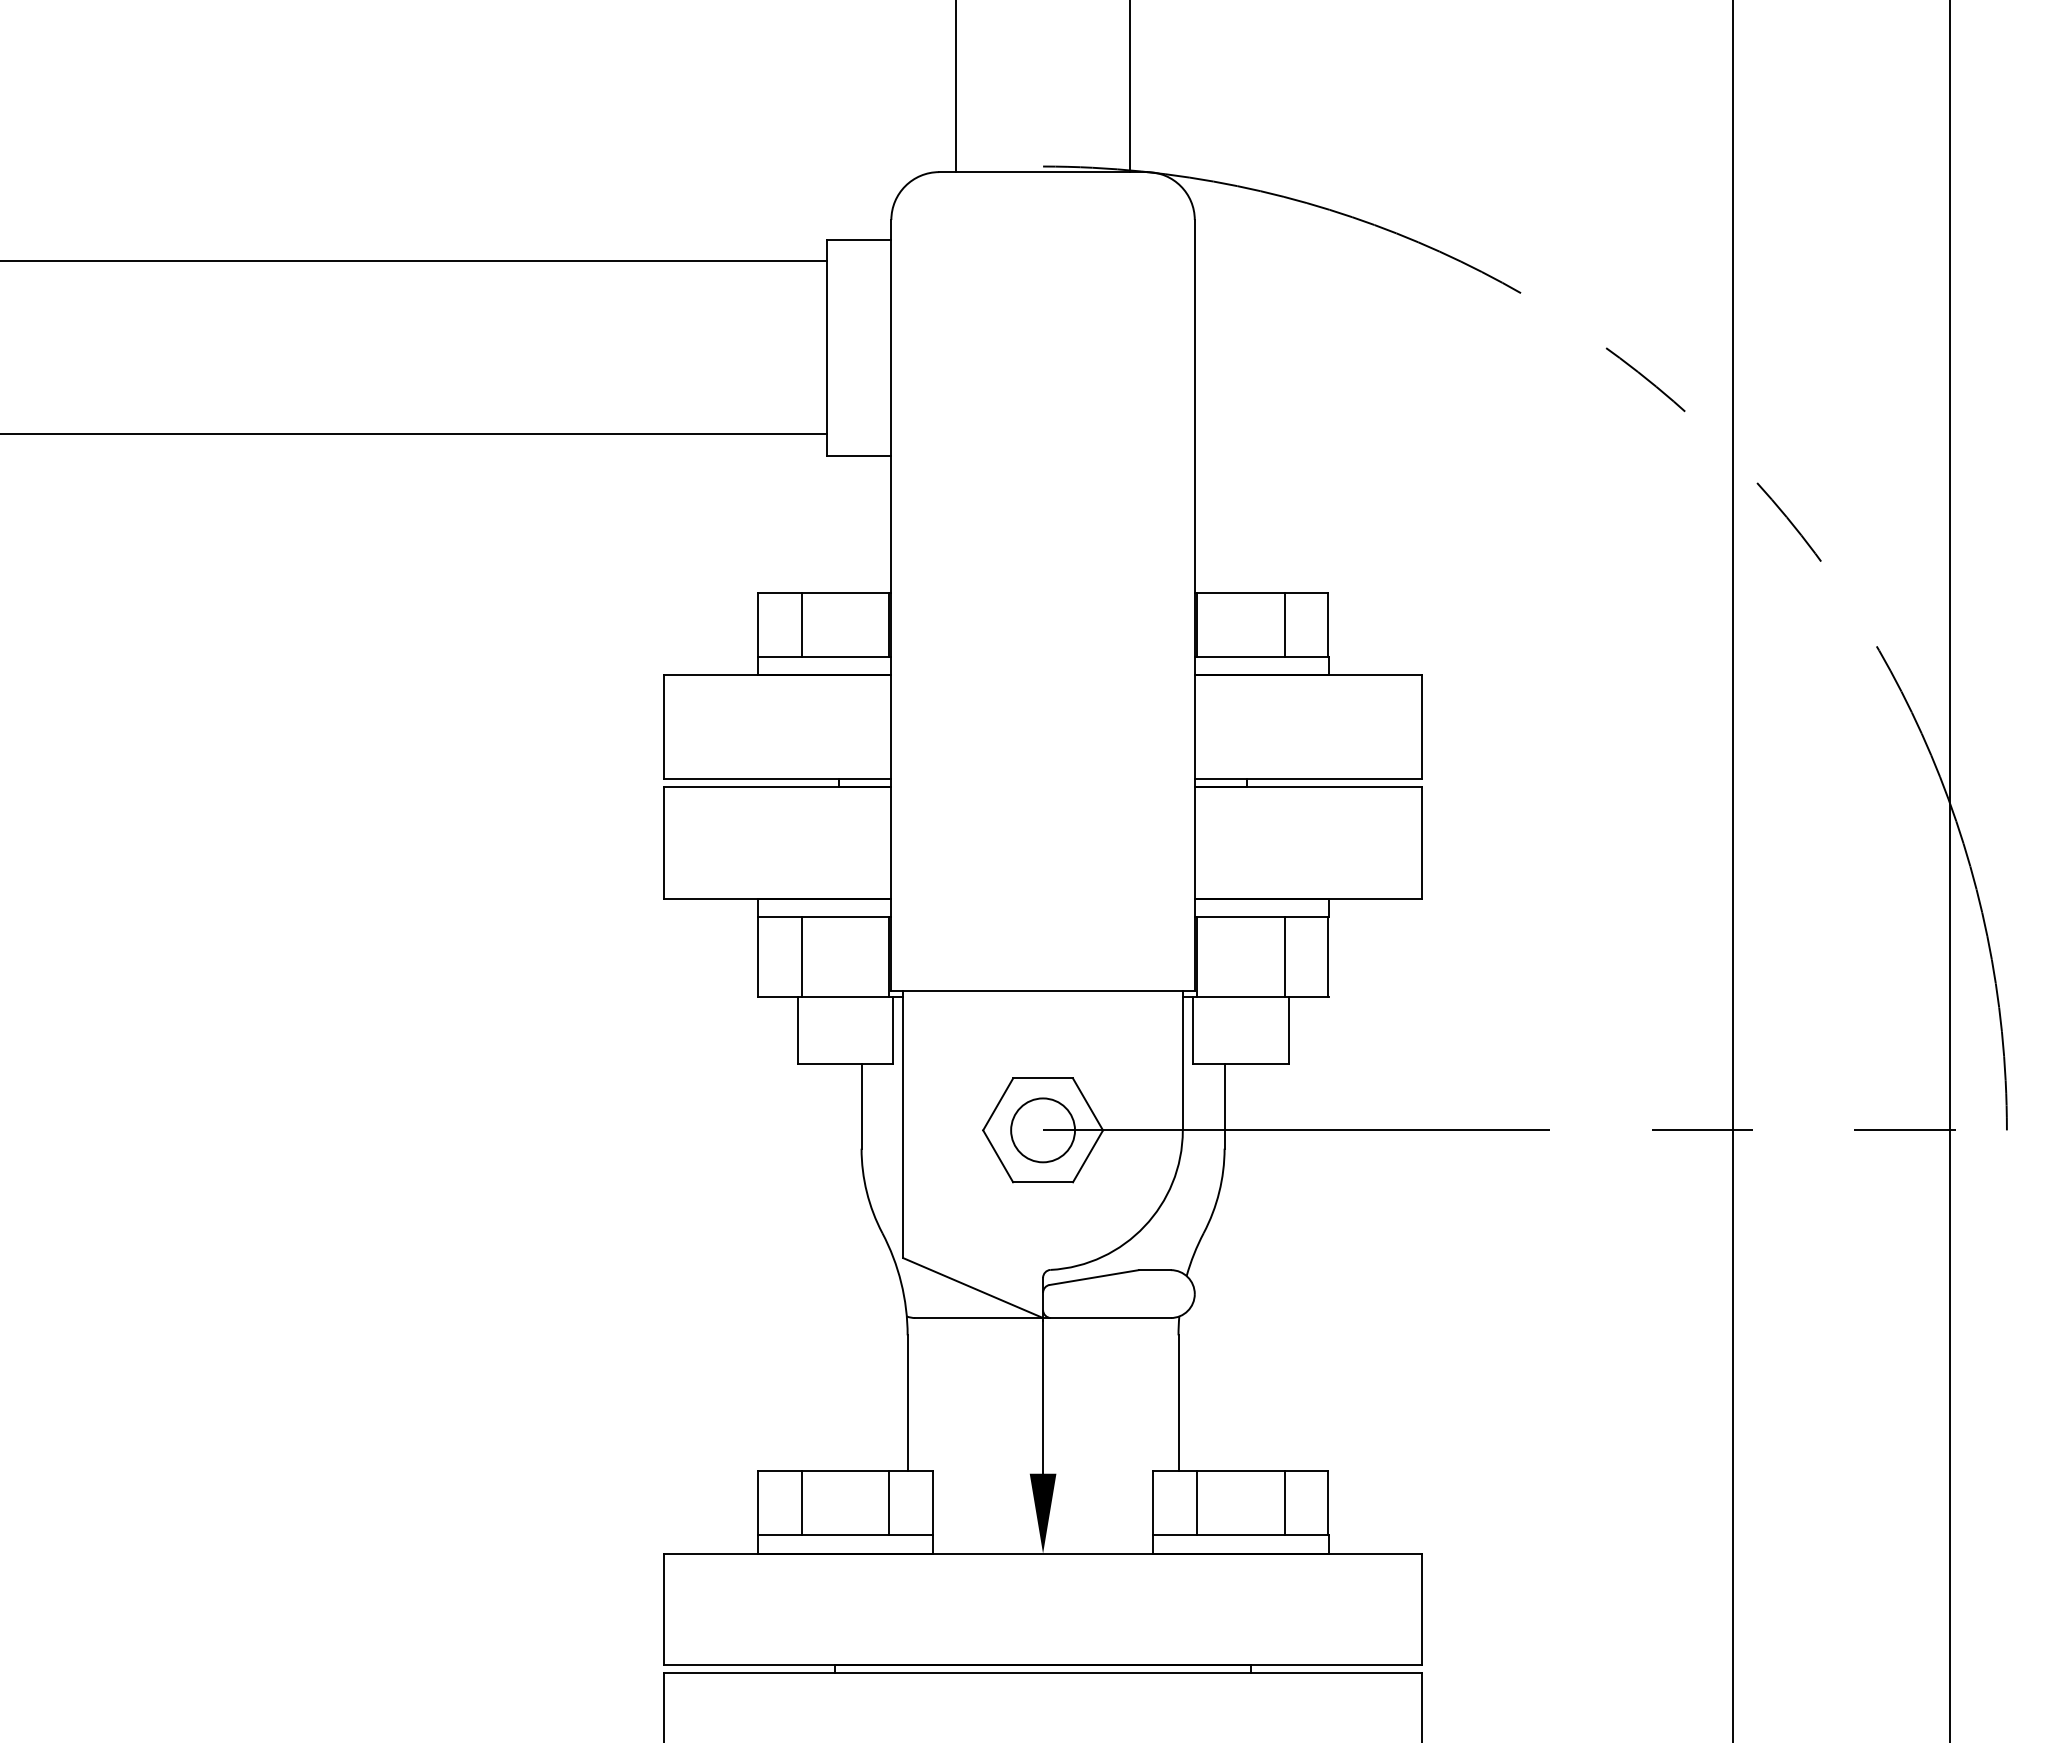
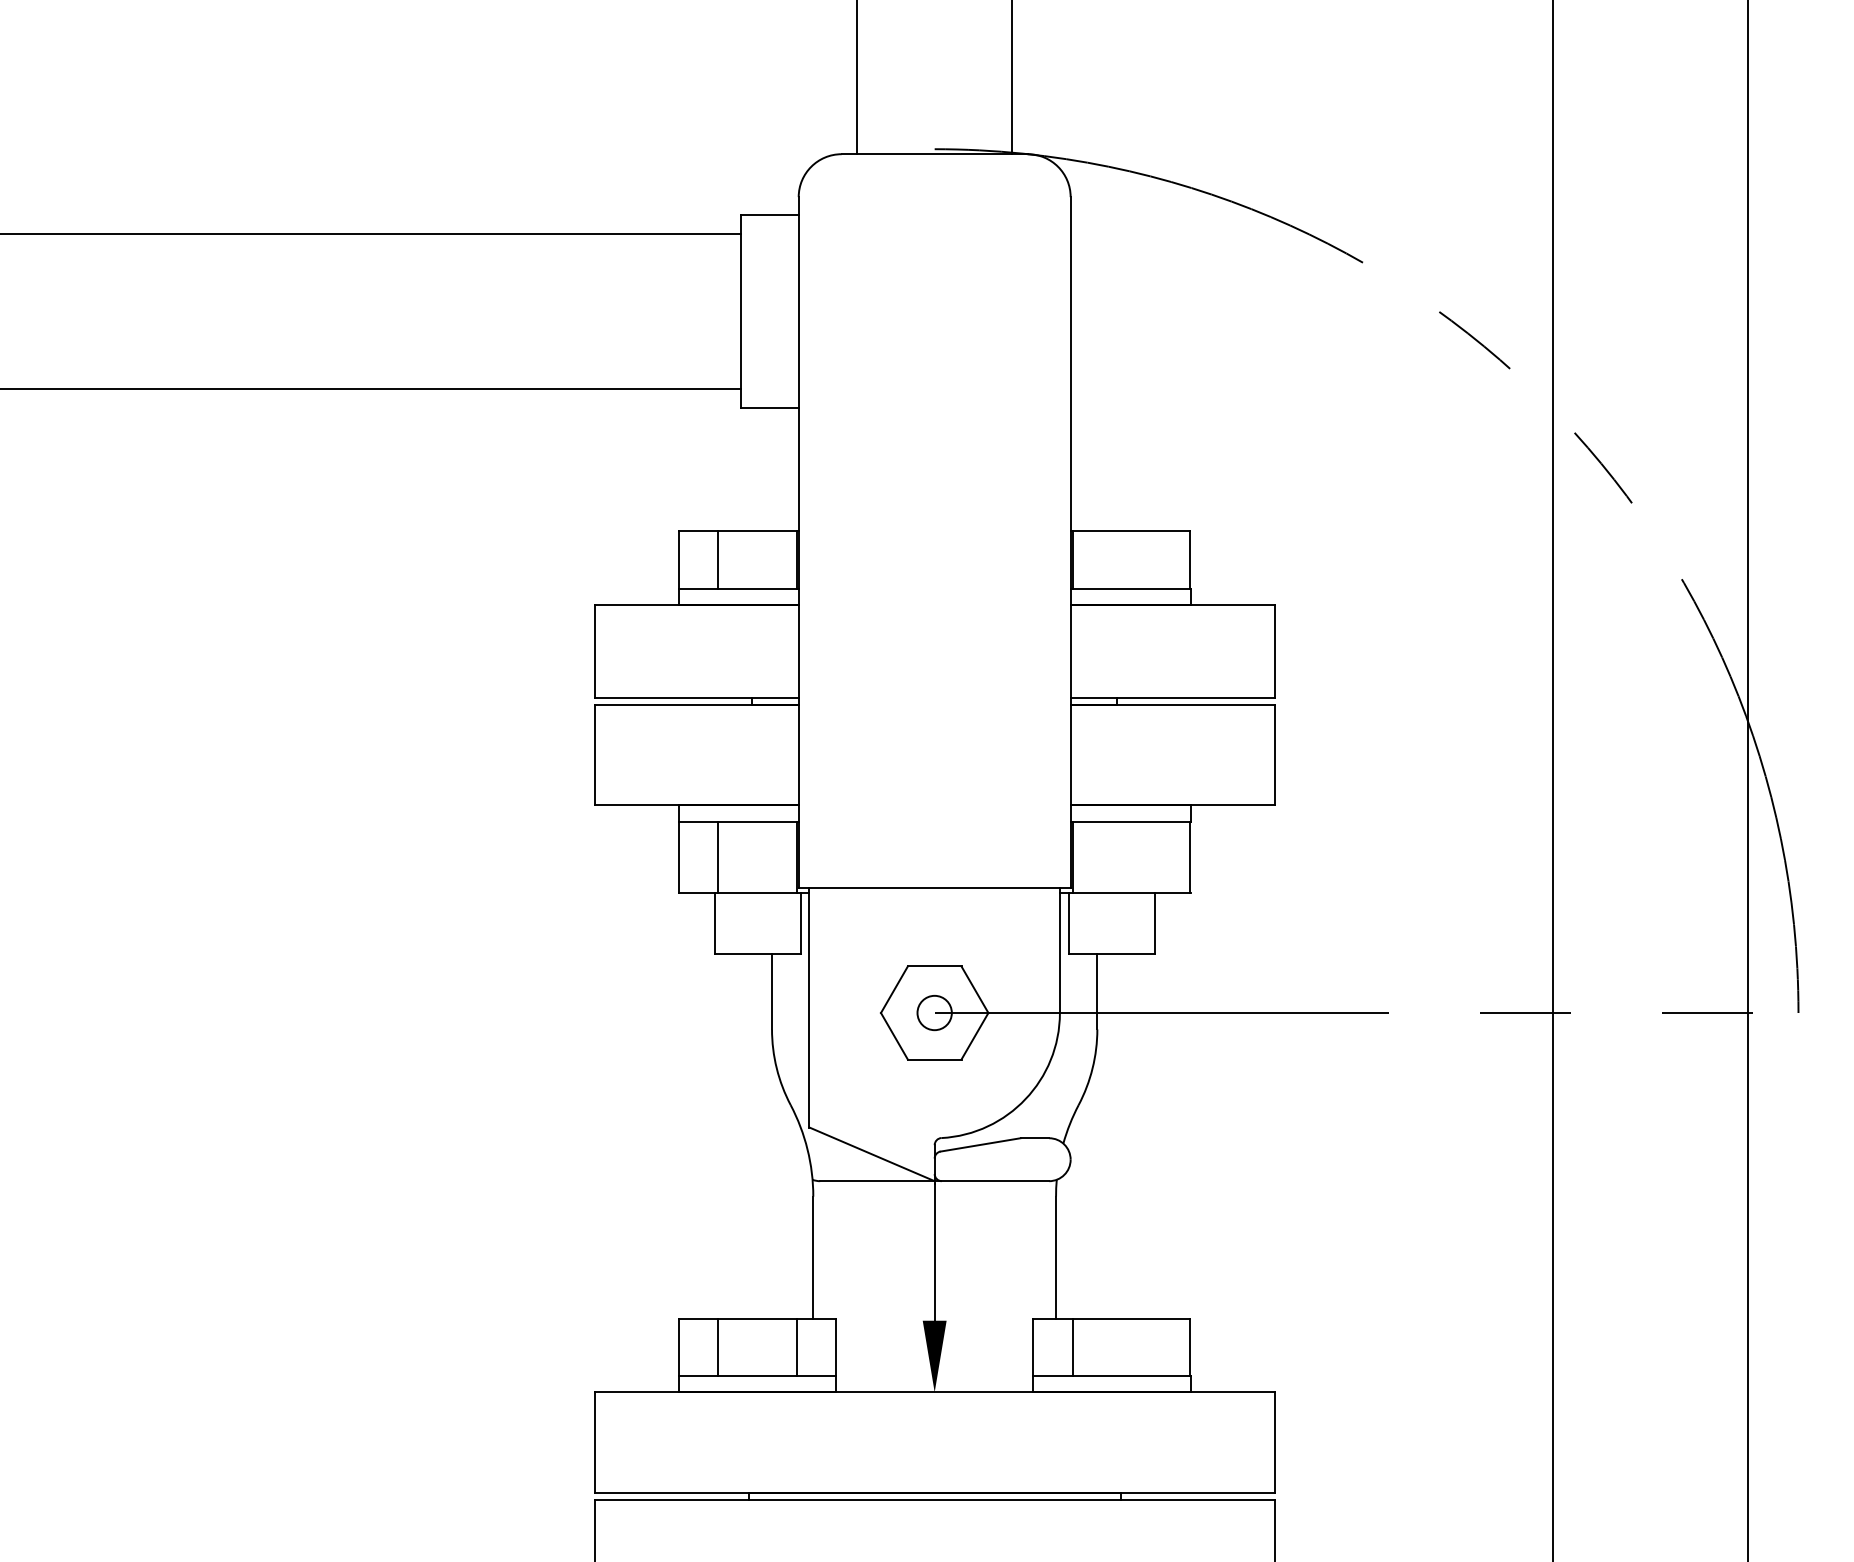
line: (1284, 624) -> (1151, 559), removed
line: (1284, 957) -> (1151, 858), removed
circle: (1043, 1130) -> (935, 1013), size x0.6
line: (1284, 1503) -> (1151, 1347), removed

